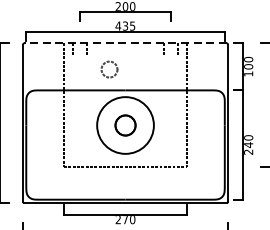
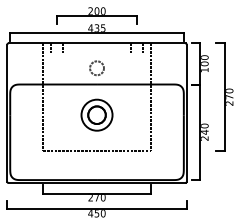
line: (126, 43) -> (97, 43), dashed -> solid
circle: (108, 68) -> (96, 67), moved
circle: (124, 124) -> (96, 114), size x0.62

